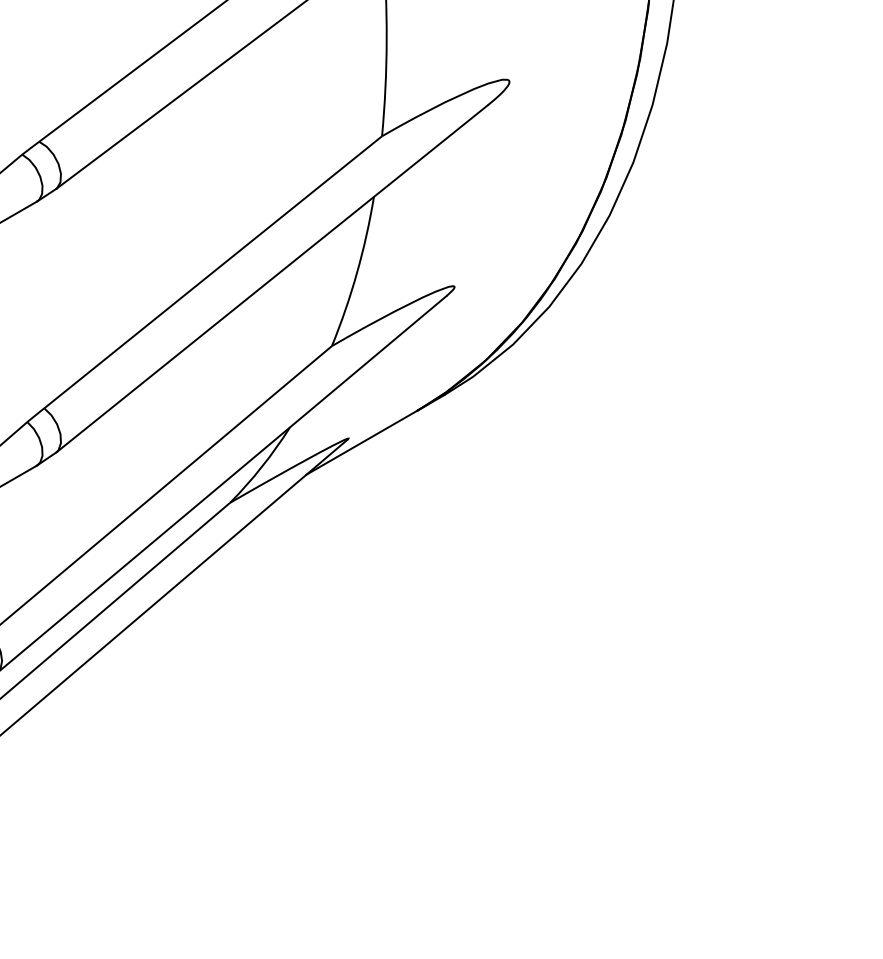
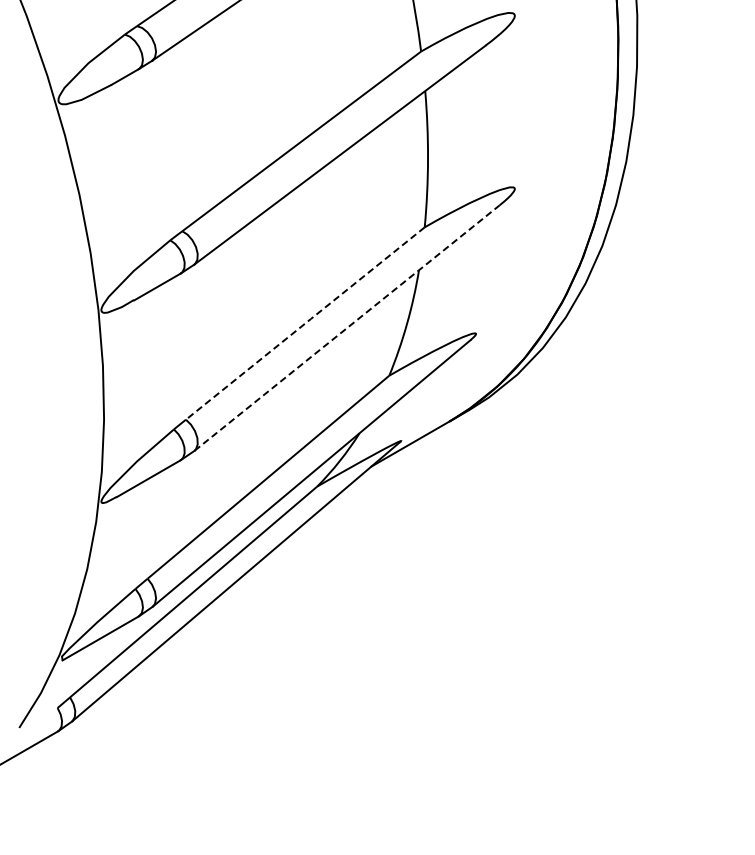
line: (214, 270) -> (306, 322), solid -> dashed
line: (272, 279) -> (347, 328), solid -> dashed

